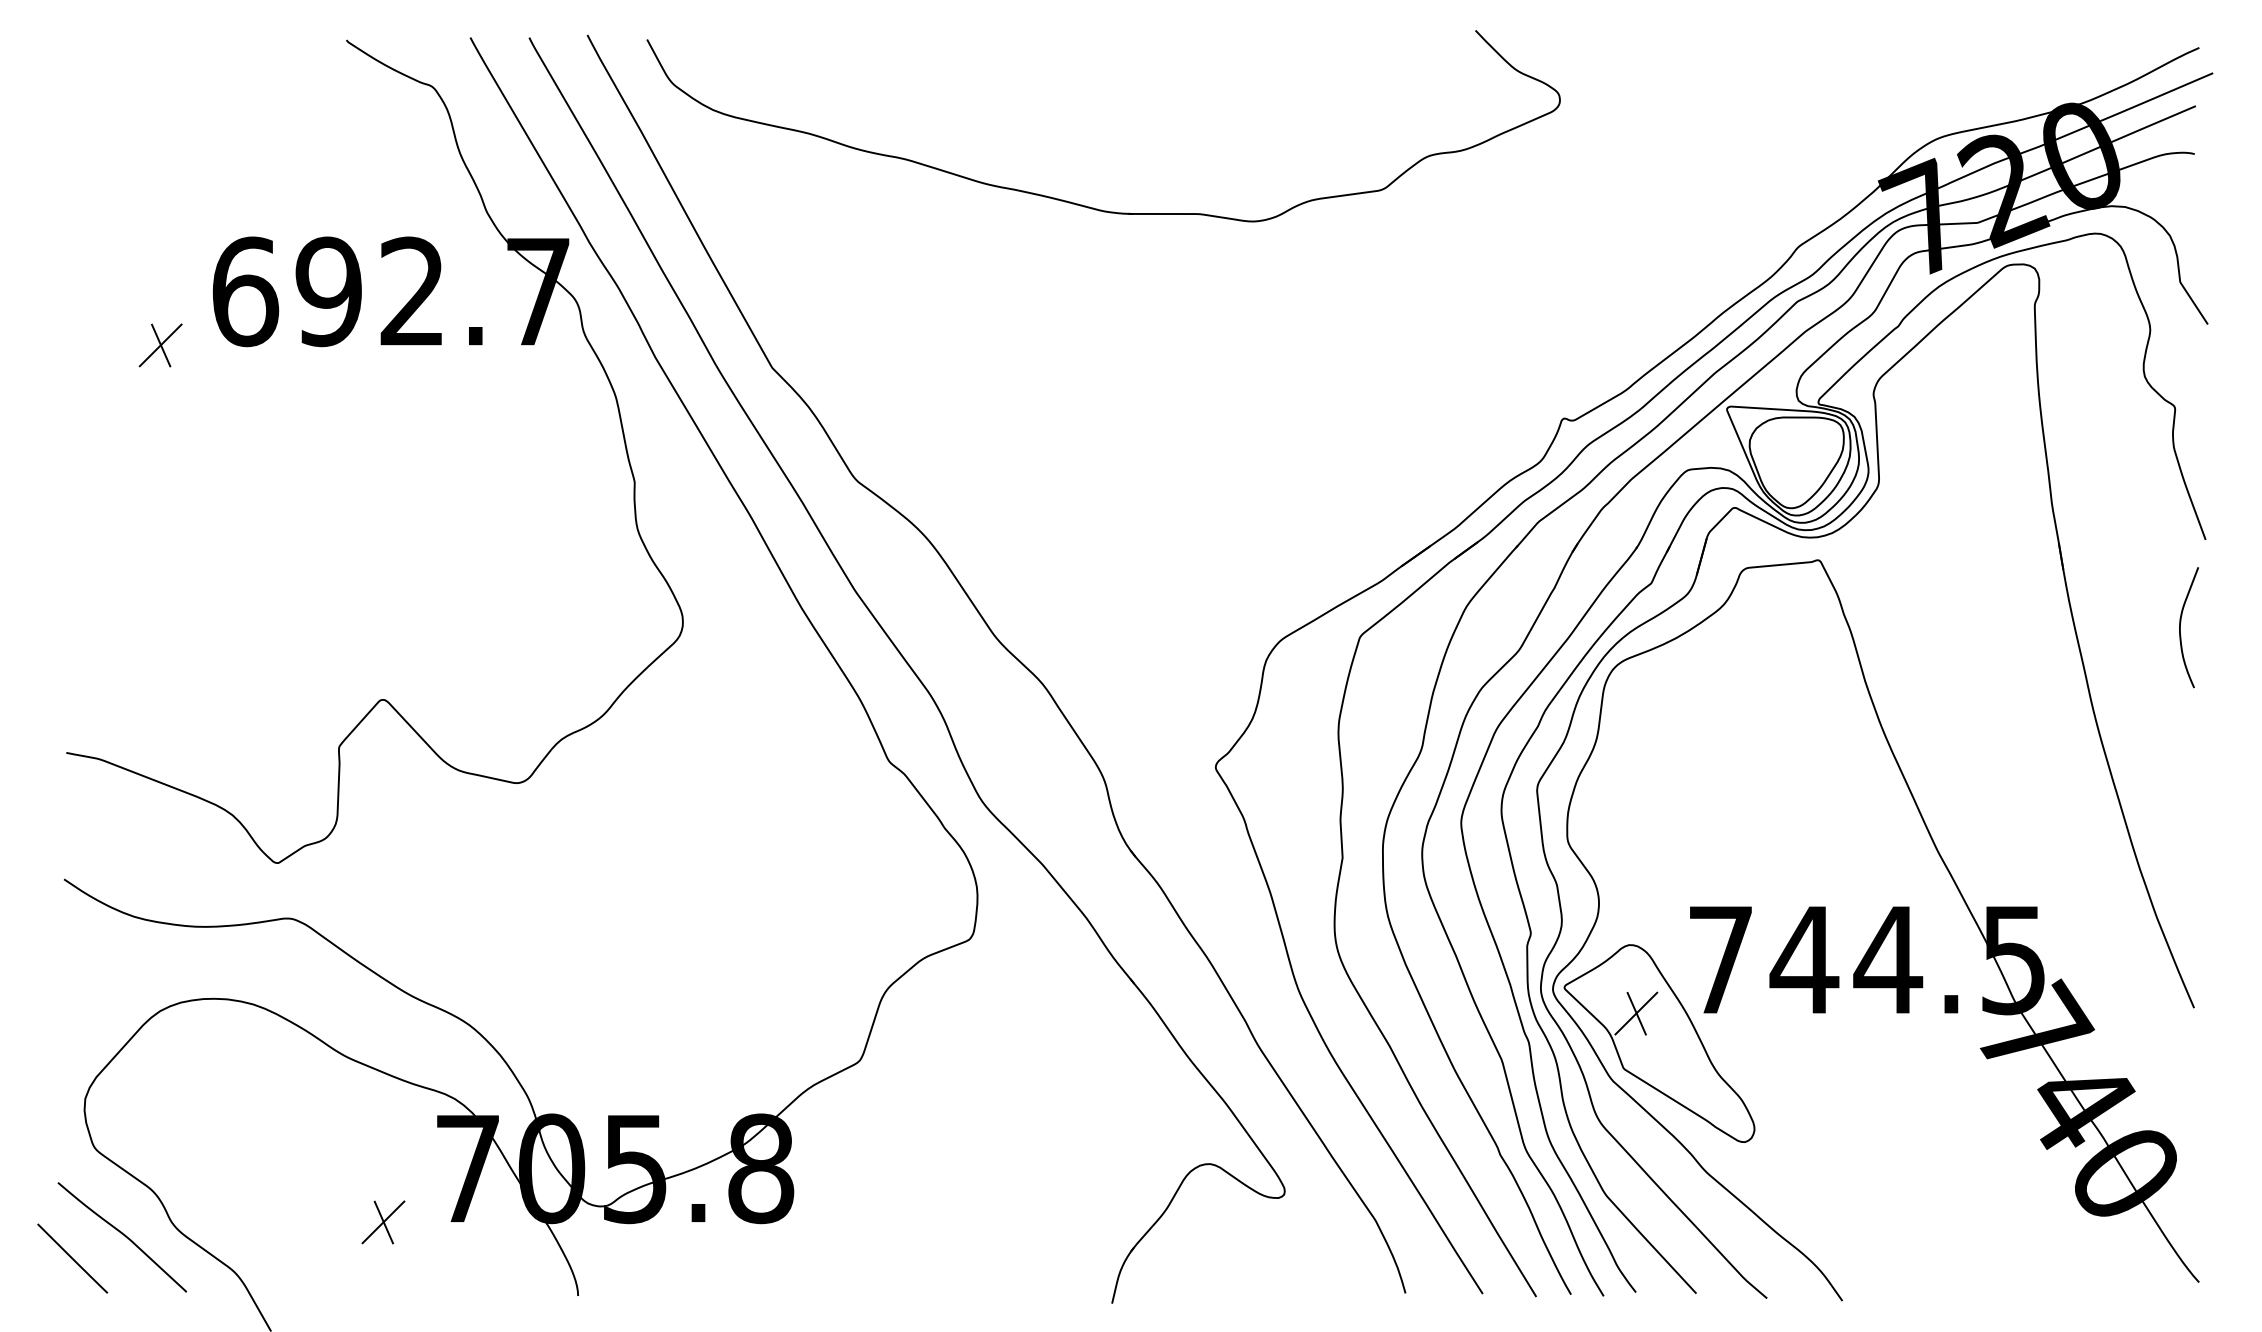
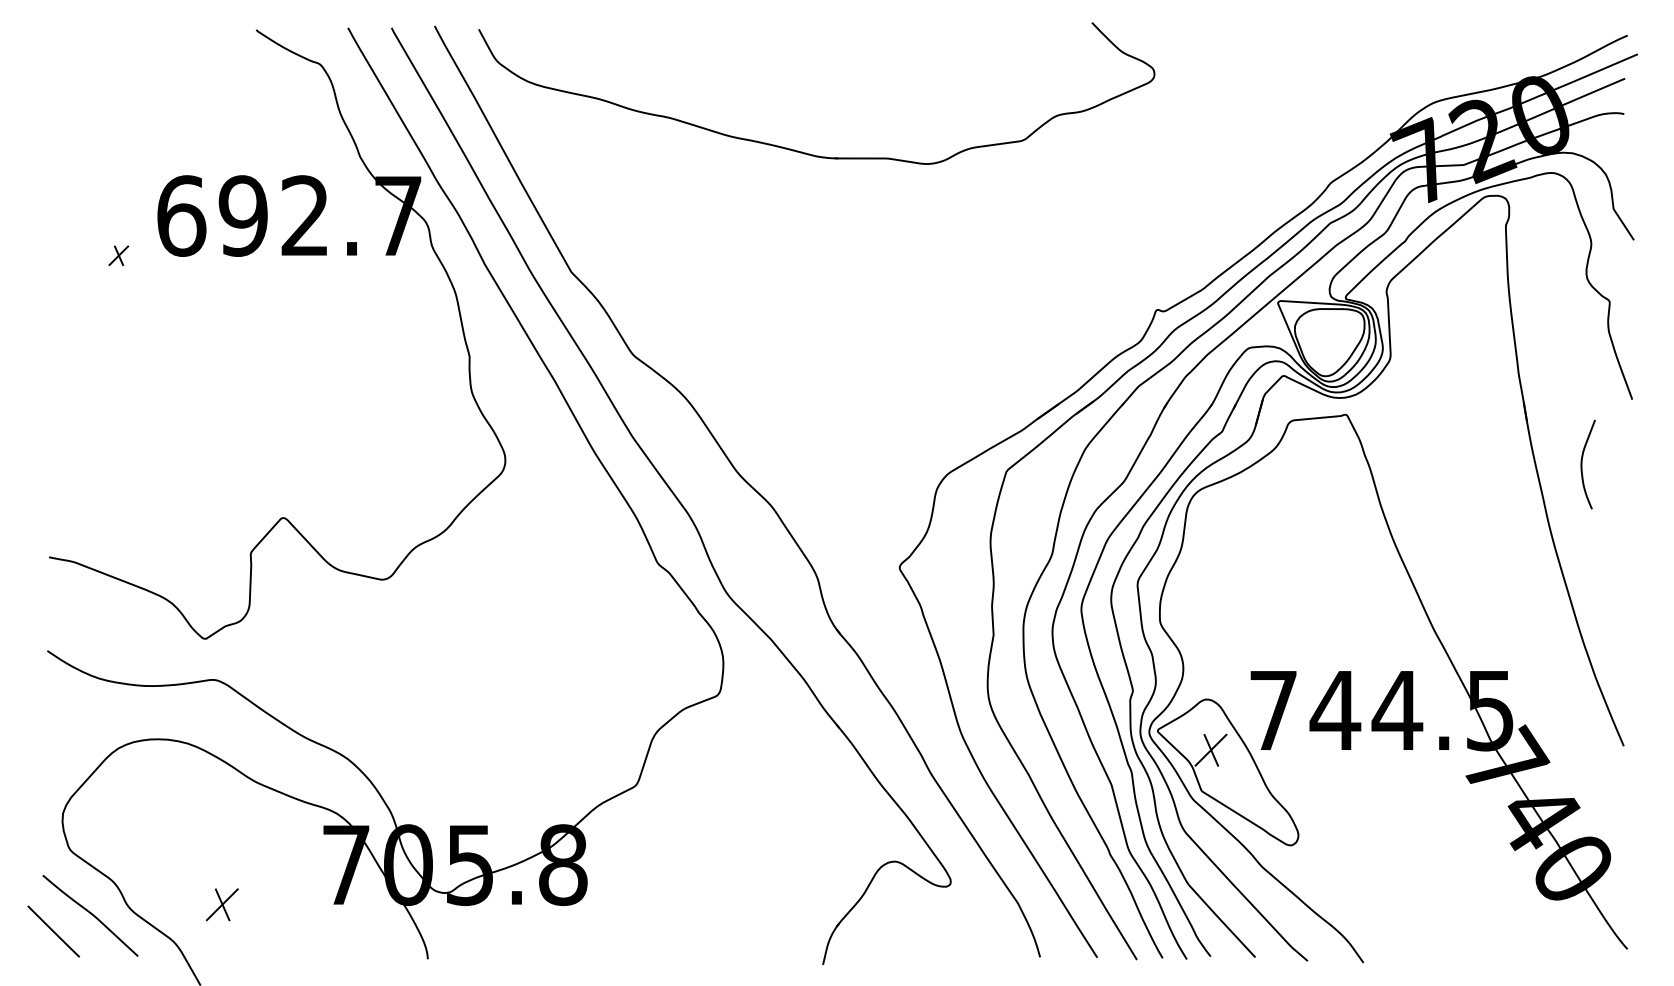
part: (160, 345) -> (118, 255), size x0.6
curve: (2180, 627) -> (1581, 464), moved
part: (383, 1222) -> (222, 904), moved

